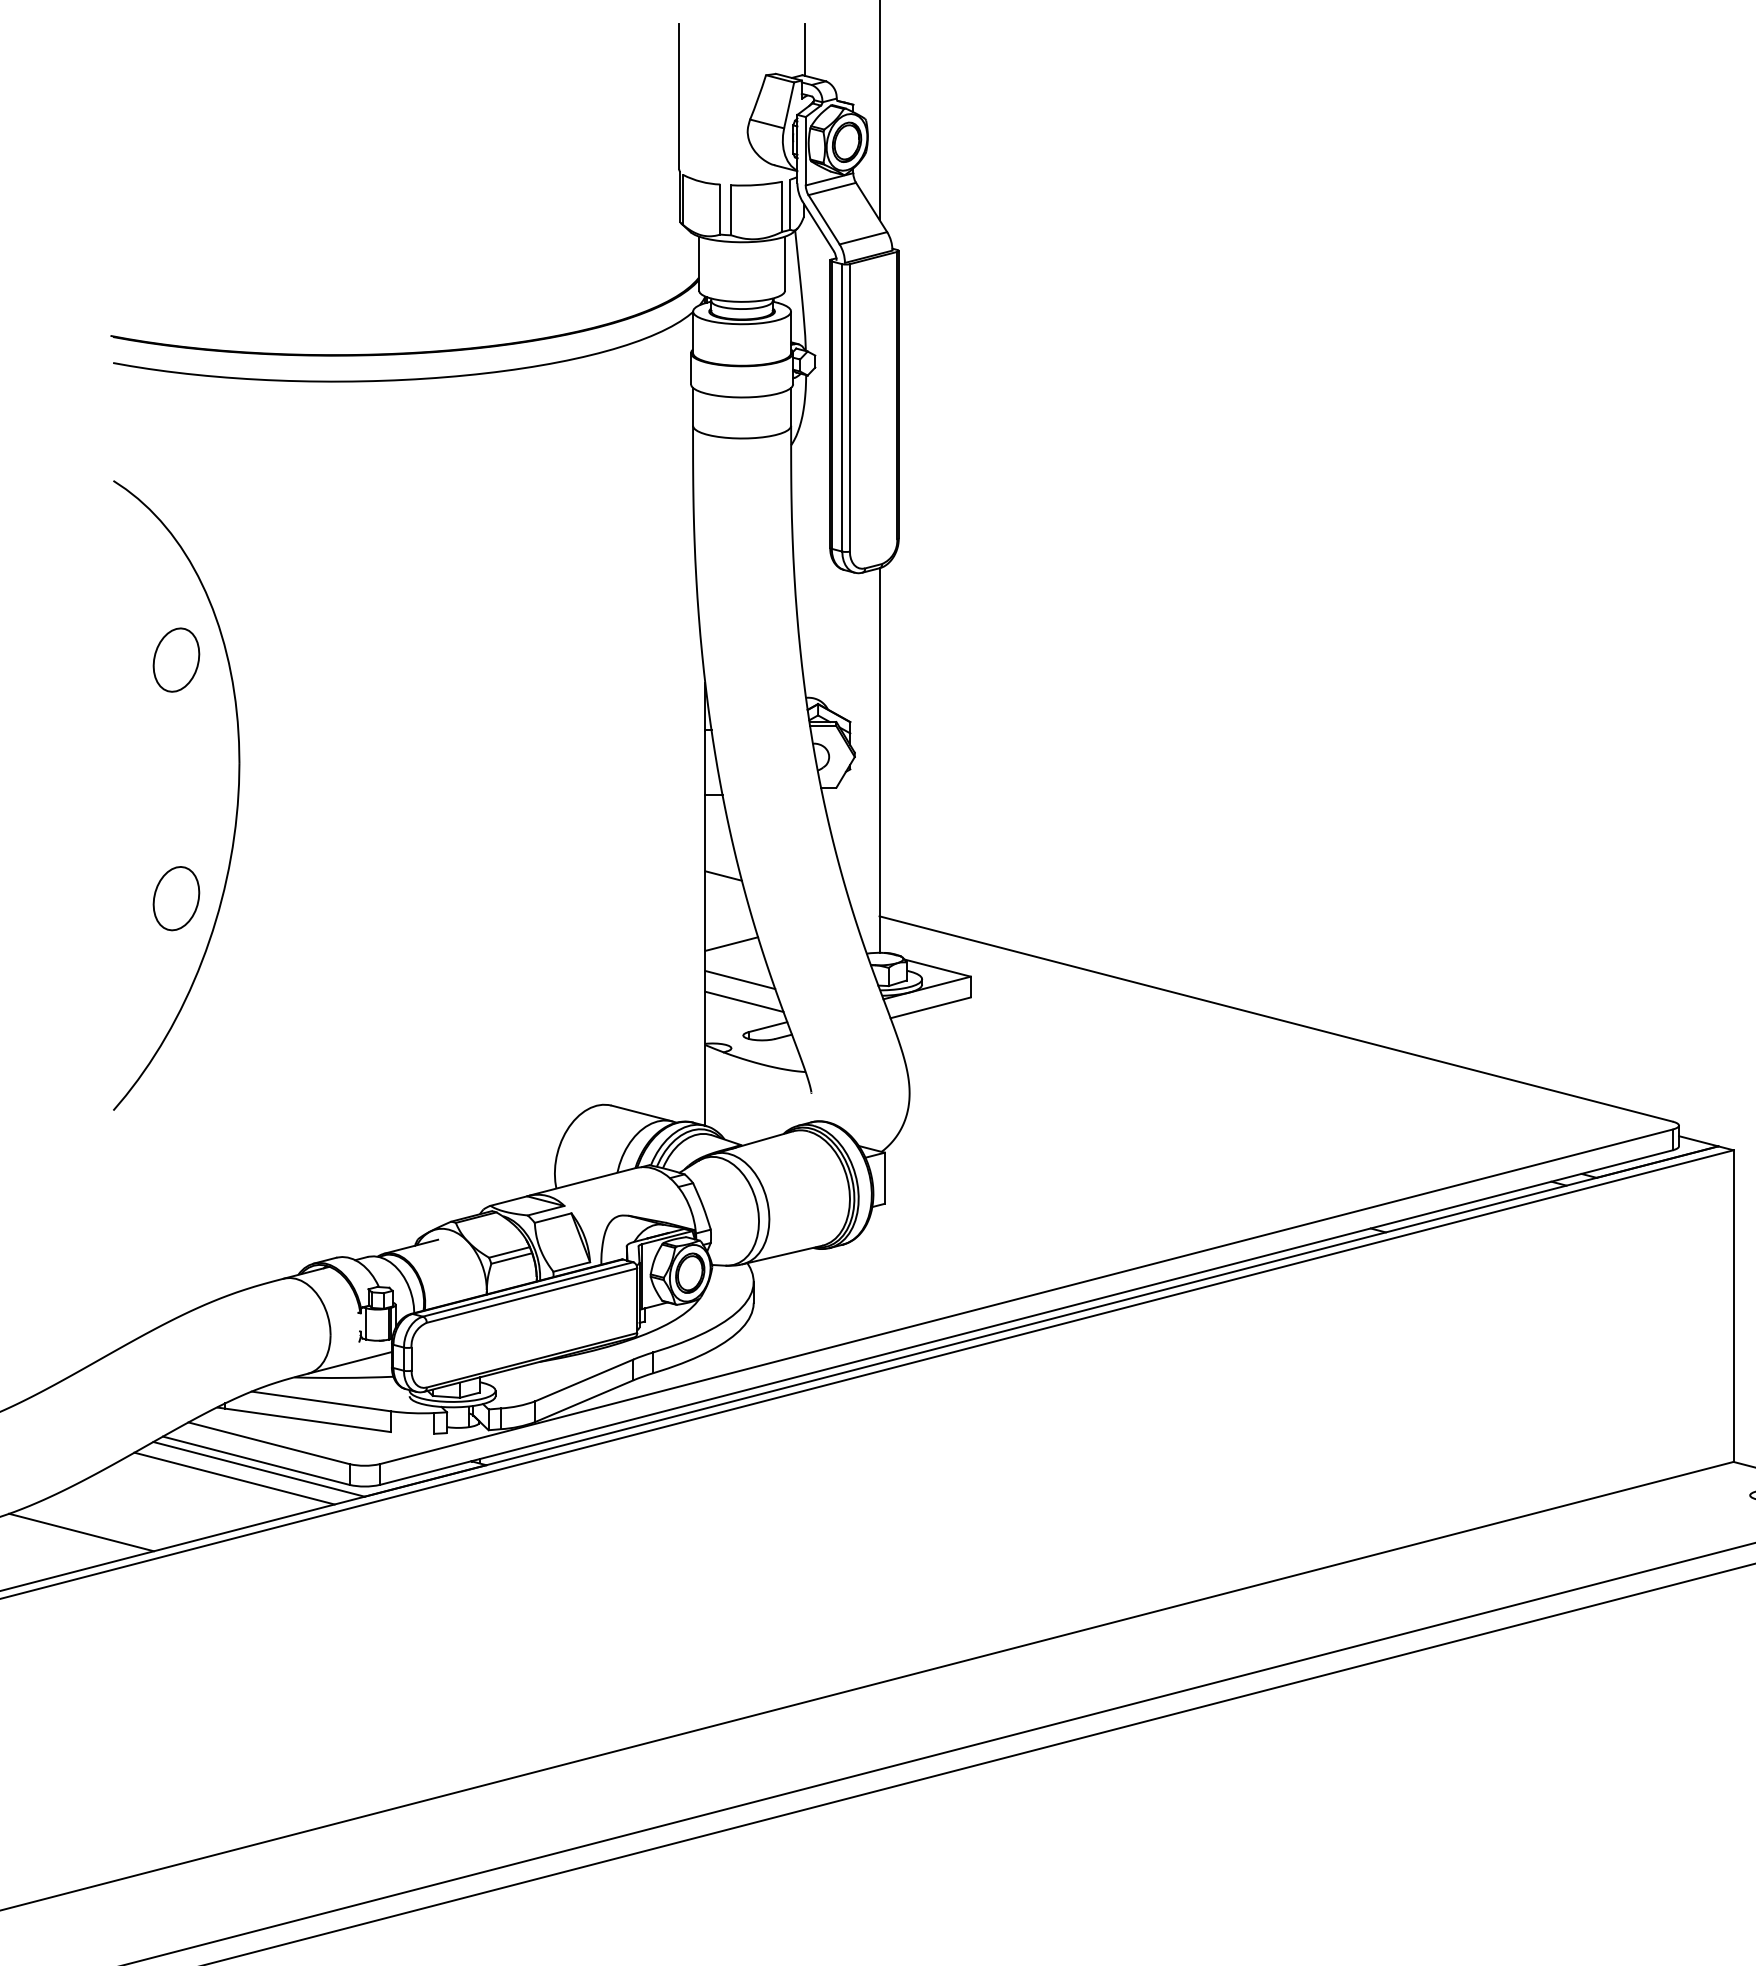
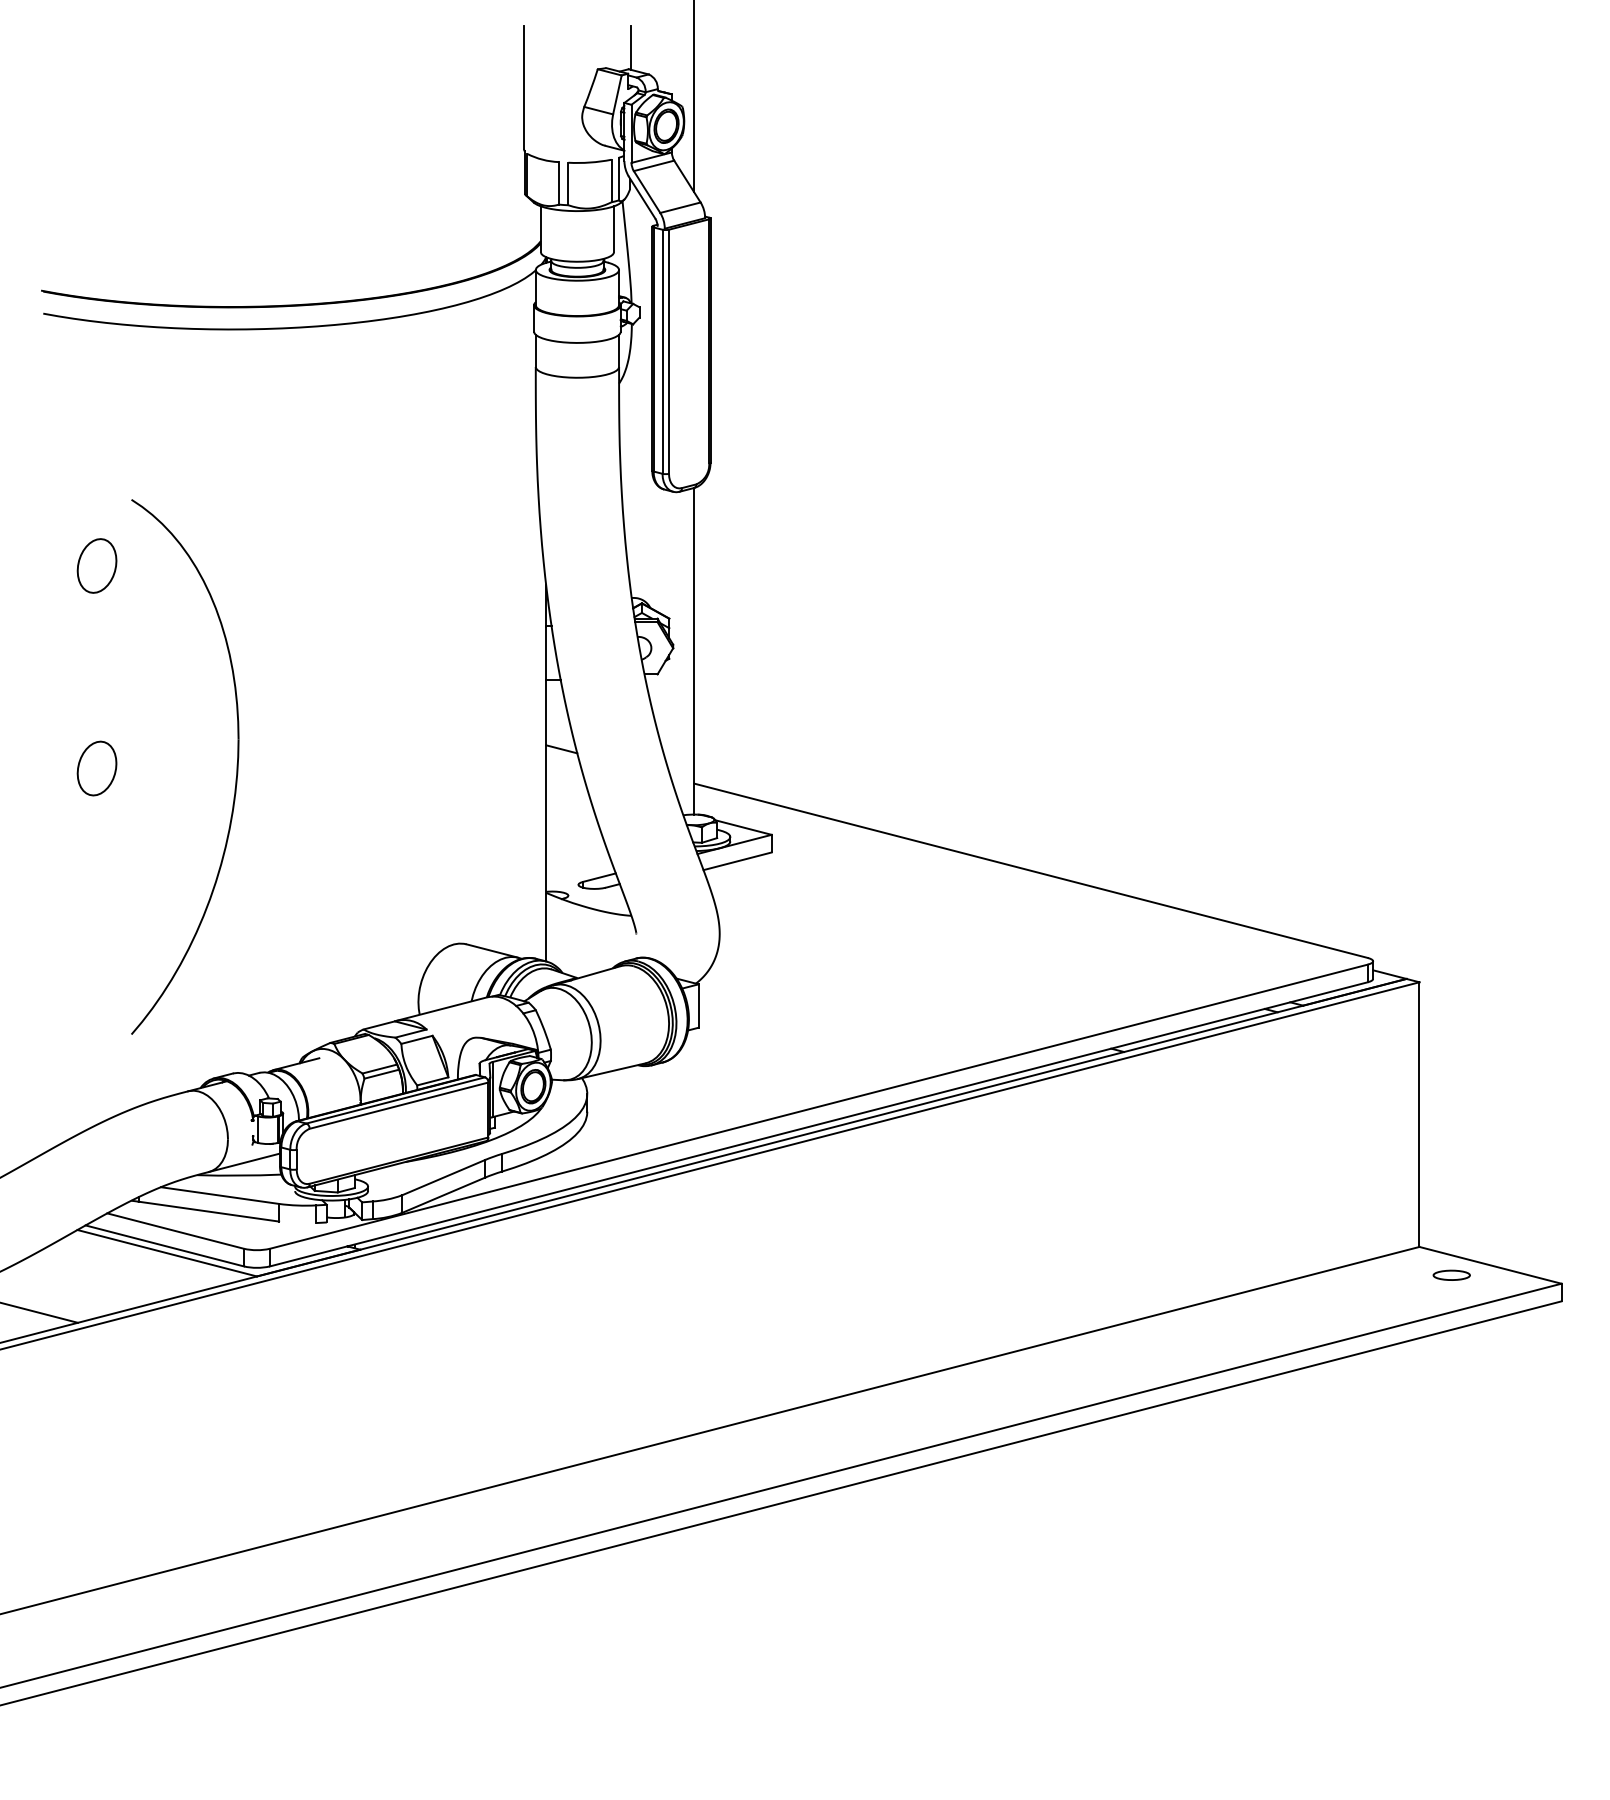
part: (237, 794) -> (236, 766), moved
line: (731, 943) -> (568, 806), removed
line: (739, 979) -> (575, 837), removed
line: (744, 1001) -> (579, 855), removed
line: (234, 1479) -> (146, 1261), removed

